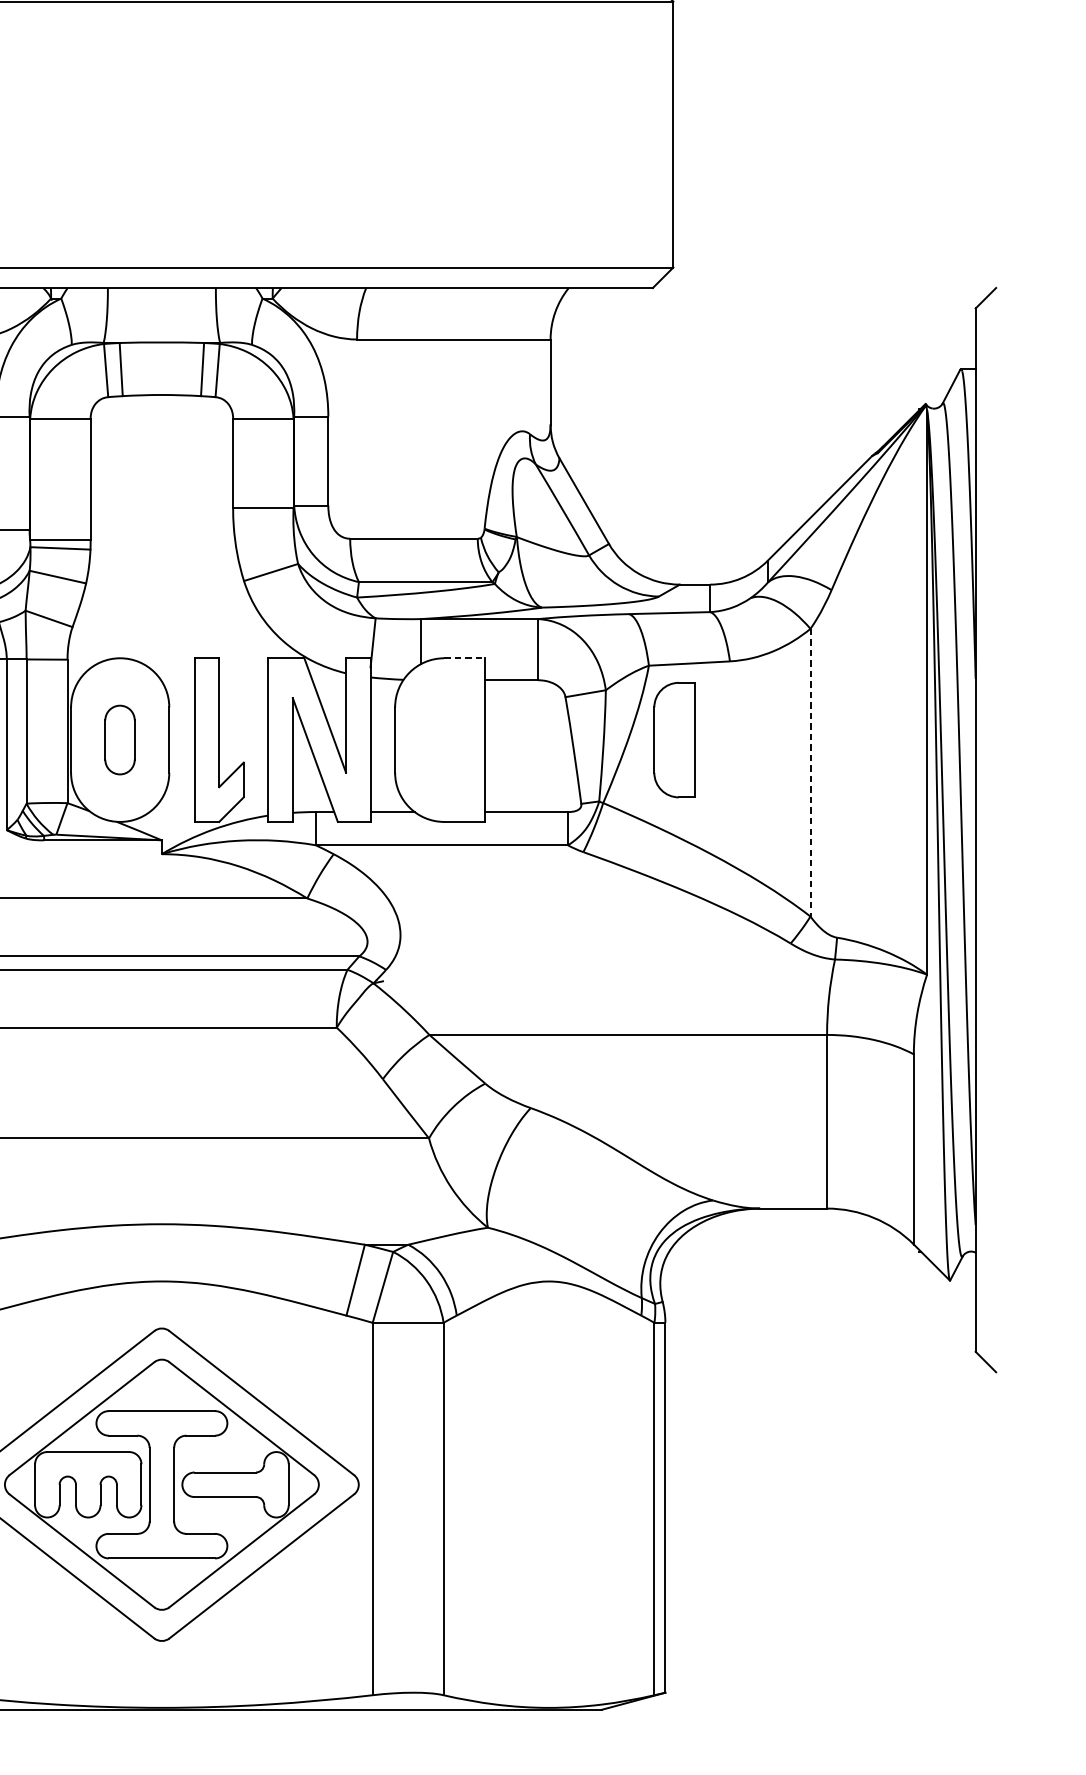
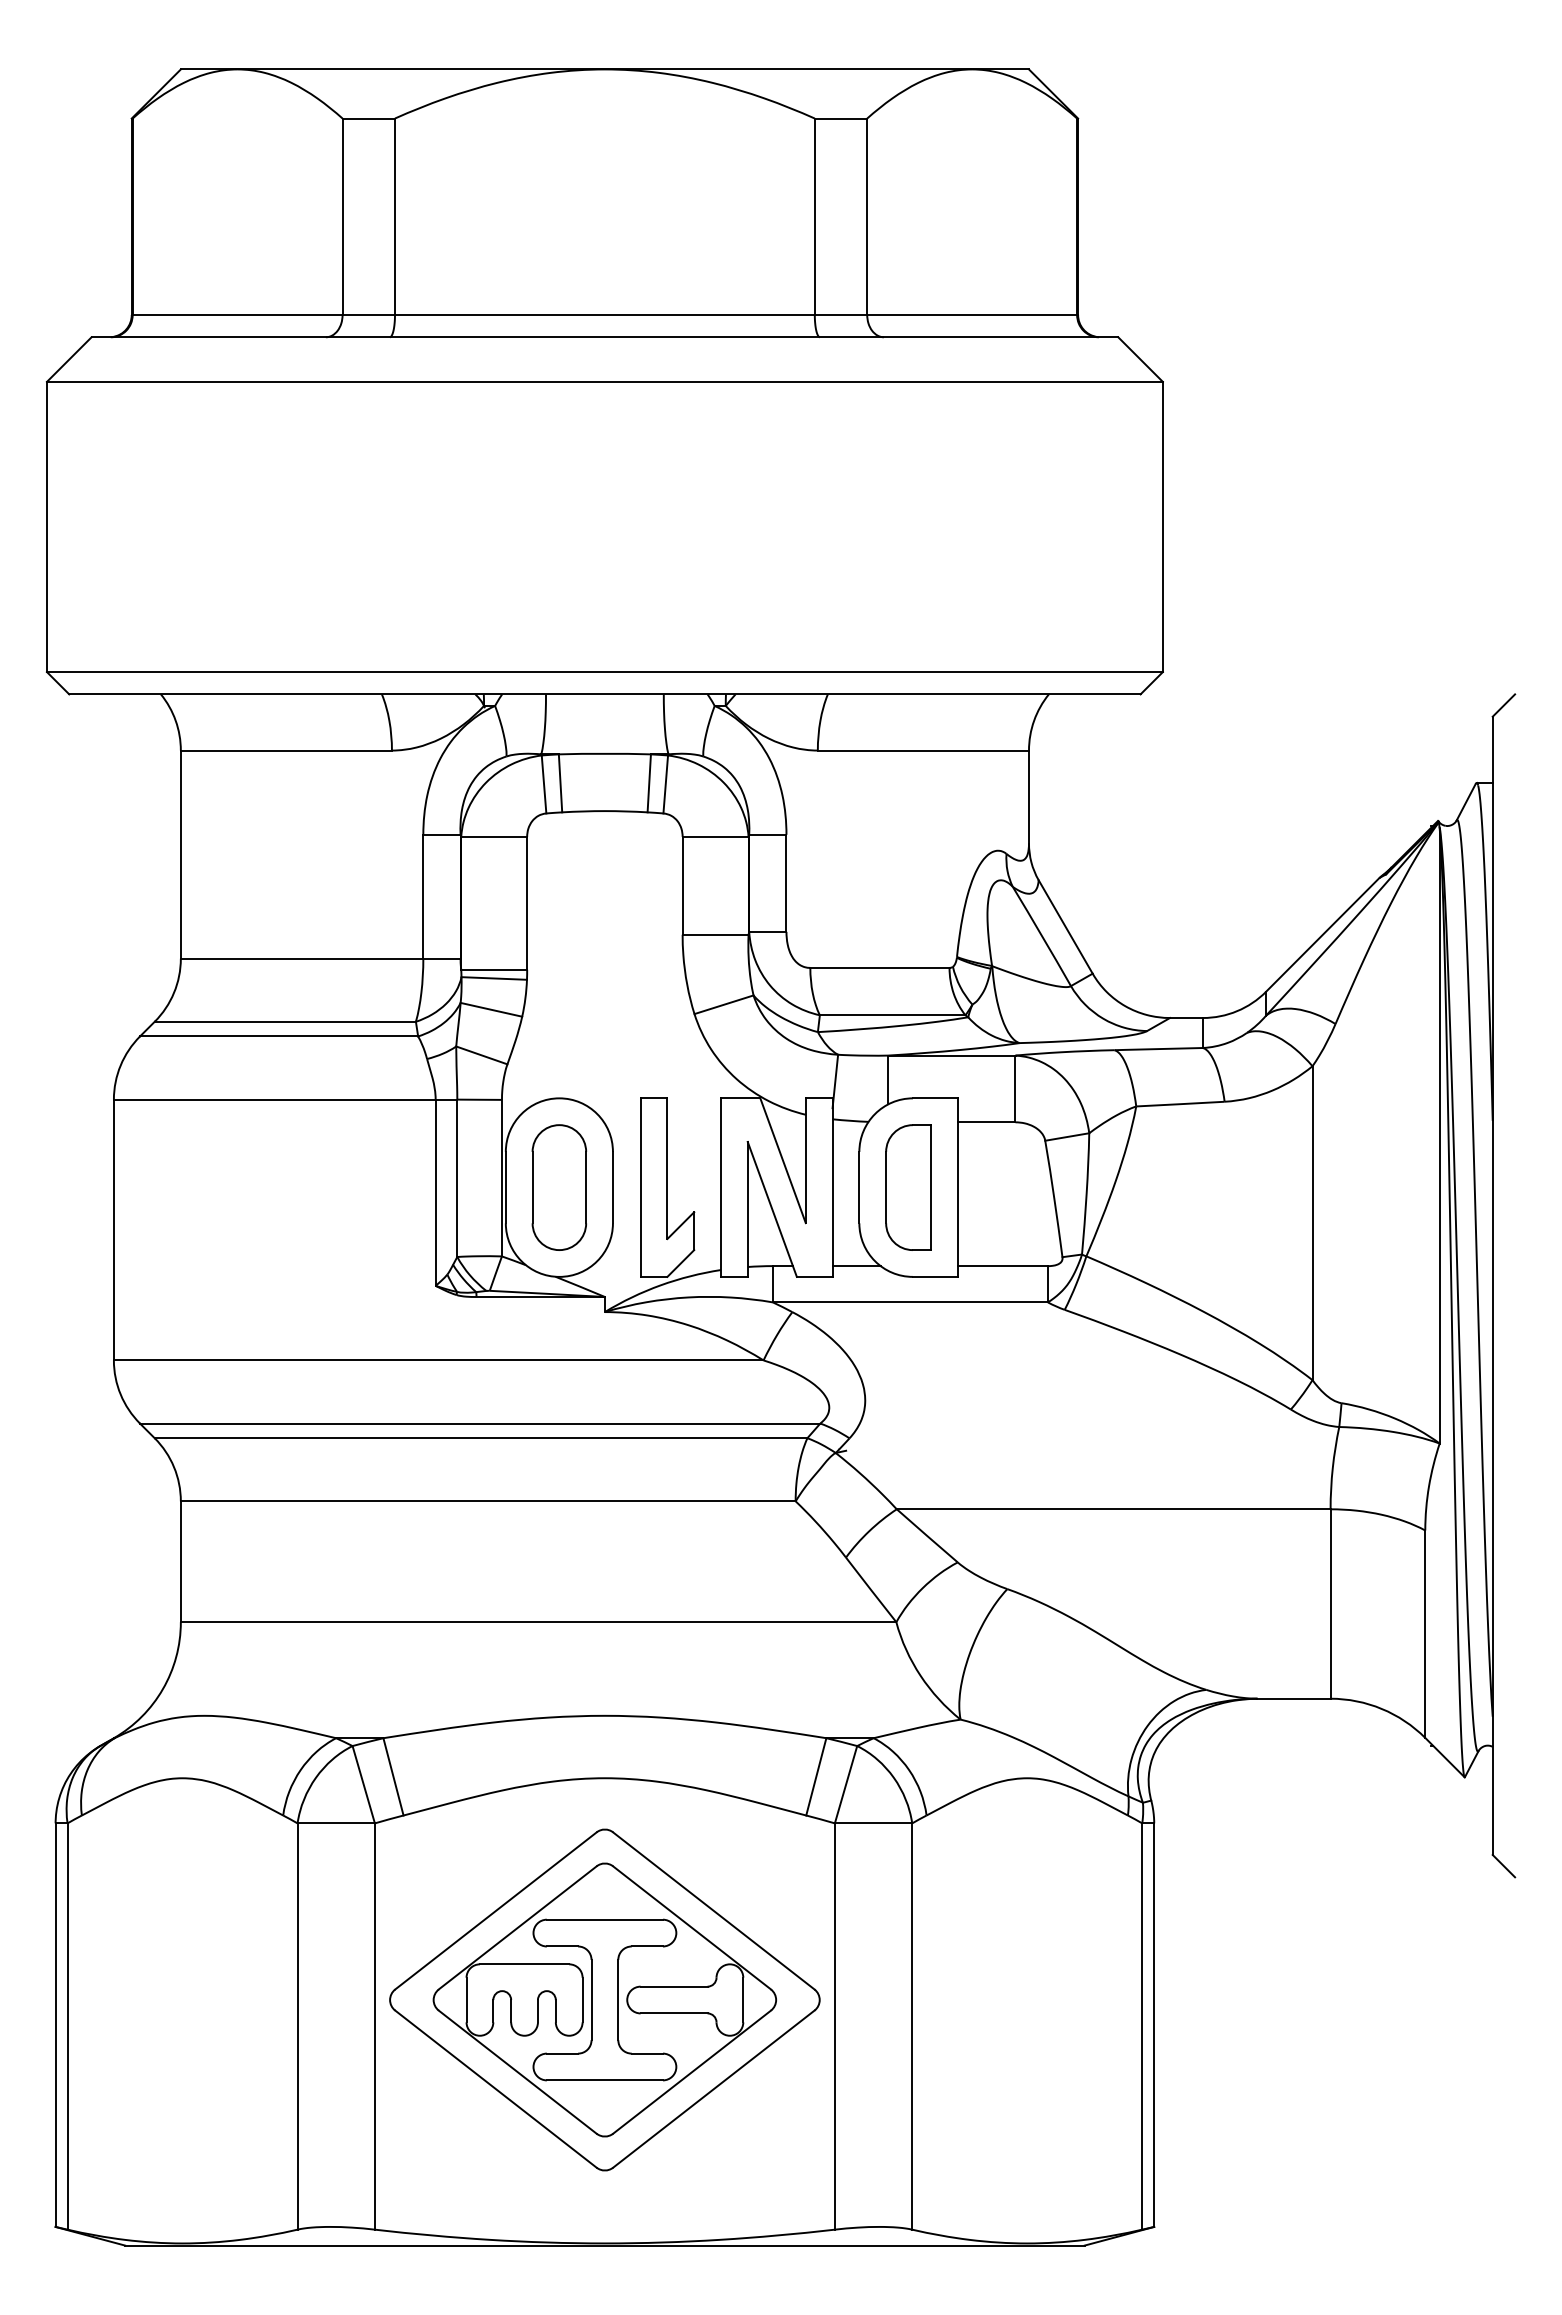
line: (464, 658) -> (935, 1098), dashed -> solid
part: (119, 739) -> (558, 1187), size x1.67
part: (674, 739) -> (908, 1187), moved
line: (810, 772) -> (1312, 1223), dashed -> solid

